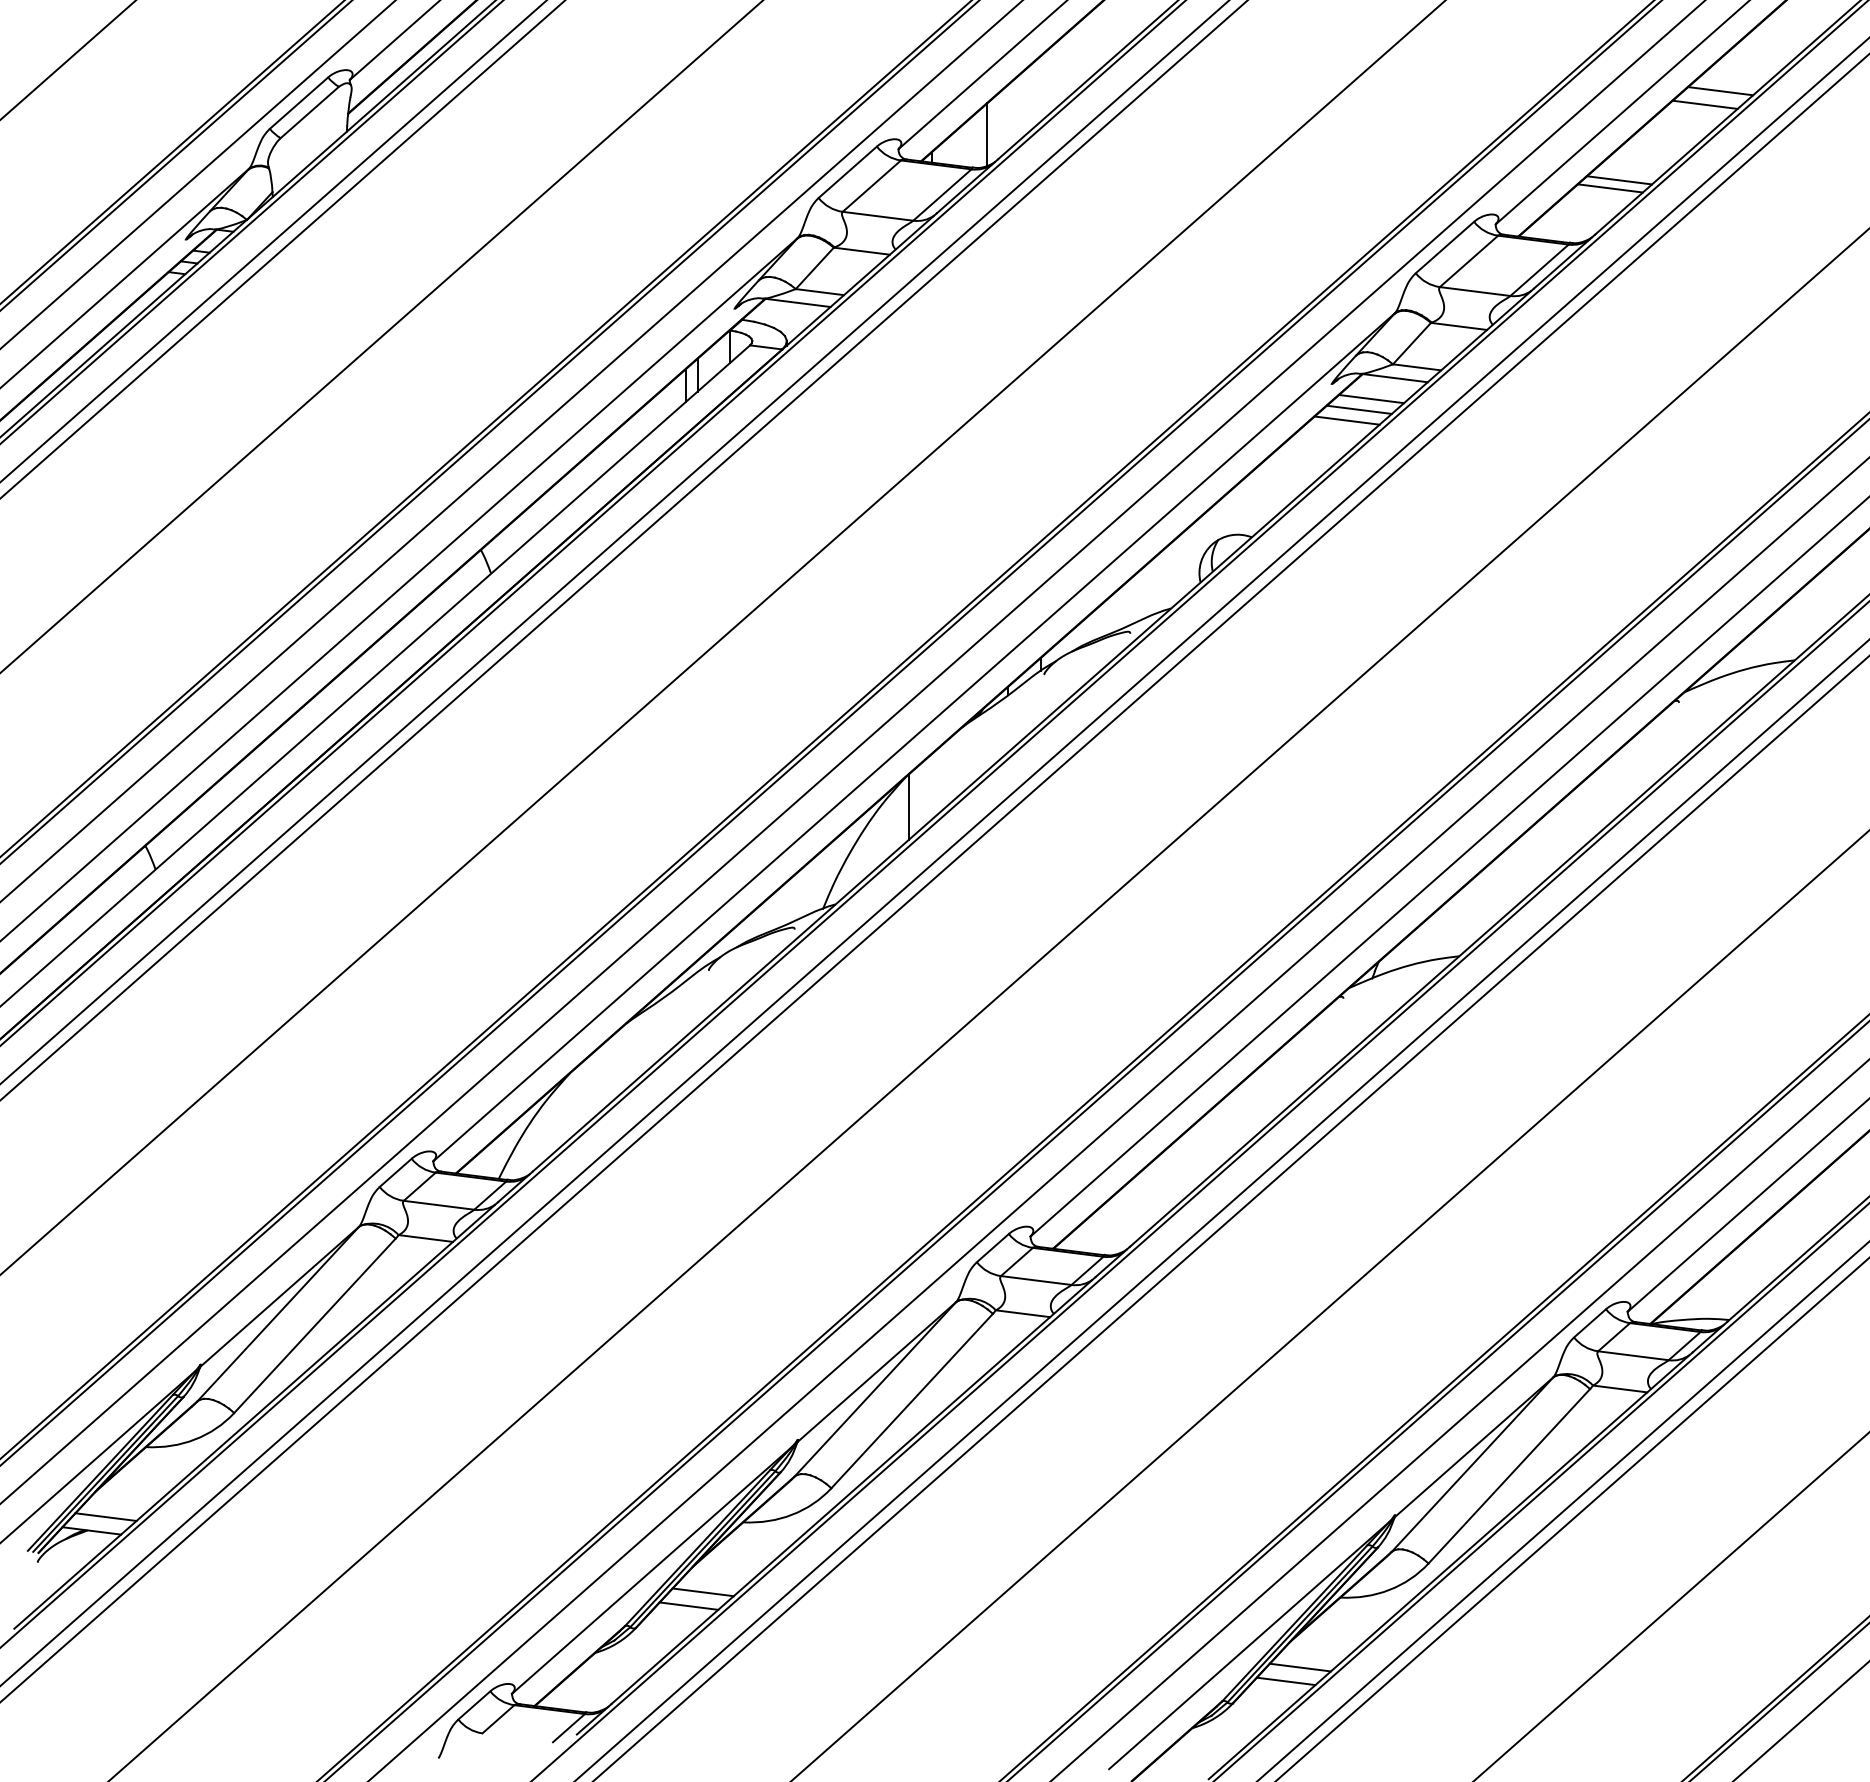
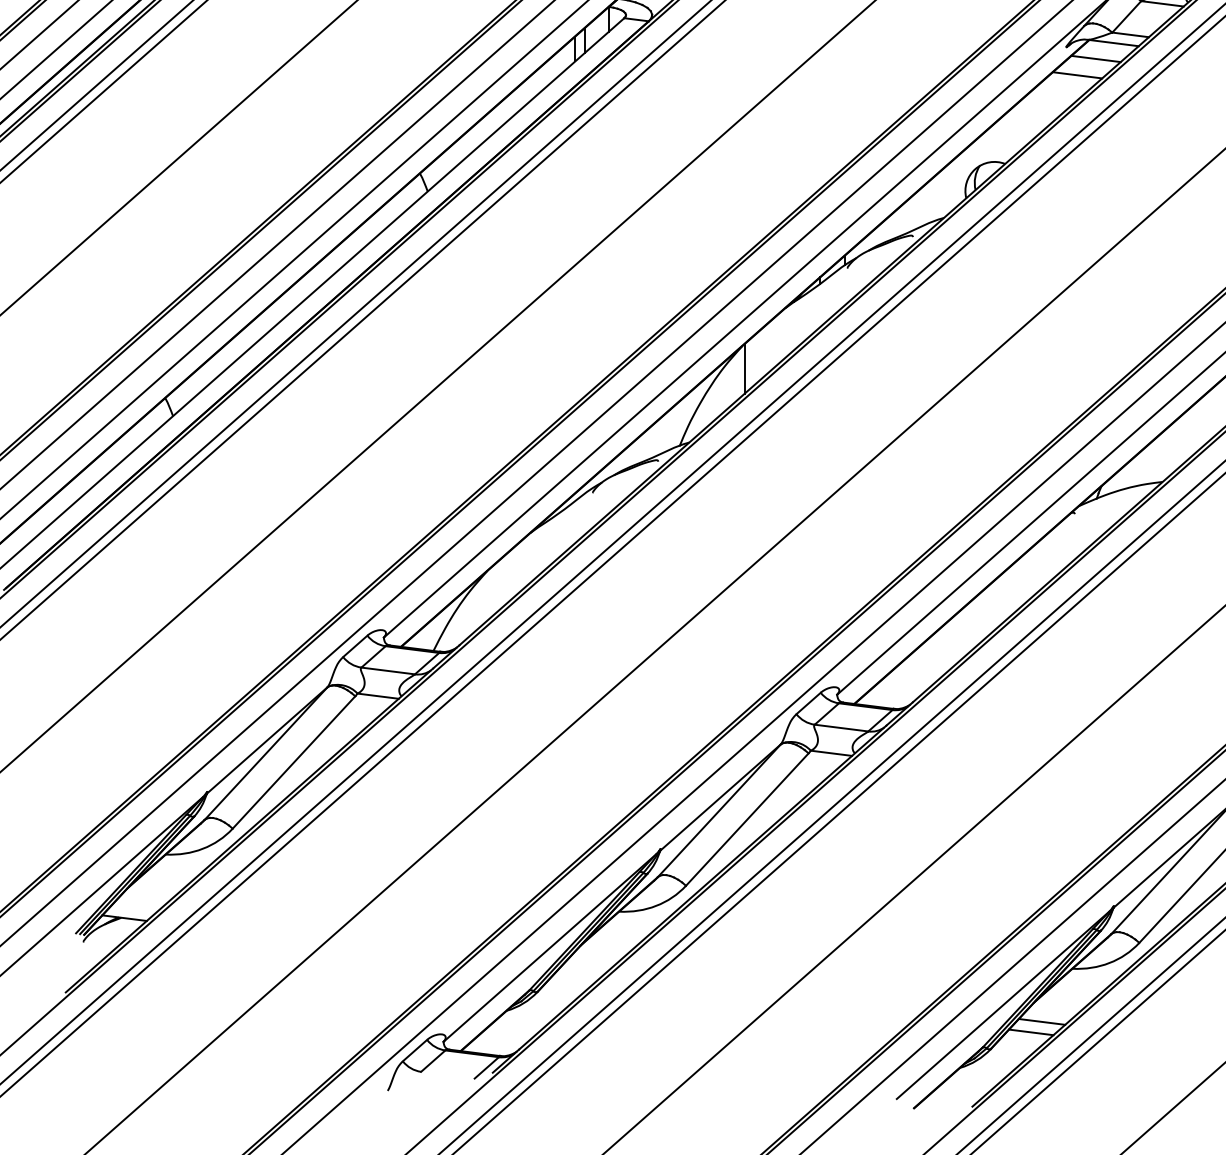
line: (1358, 409) -> (1086, 66), removed
line: (105, 1516) -> (135, 907), removed
line: (702, 1592) -> (588, 964), removed
line: (688, 1605) -> (577, 974), removed

